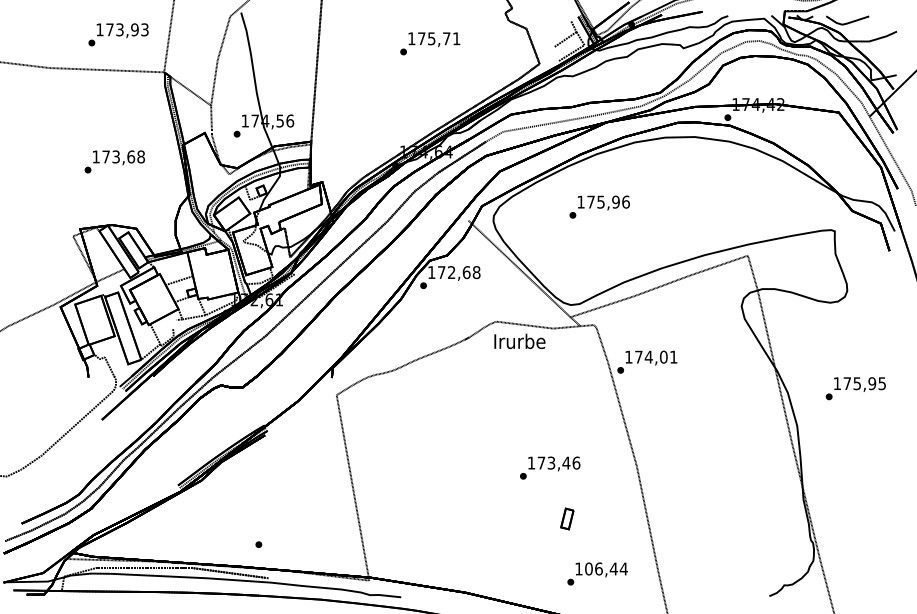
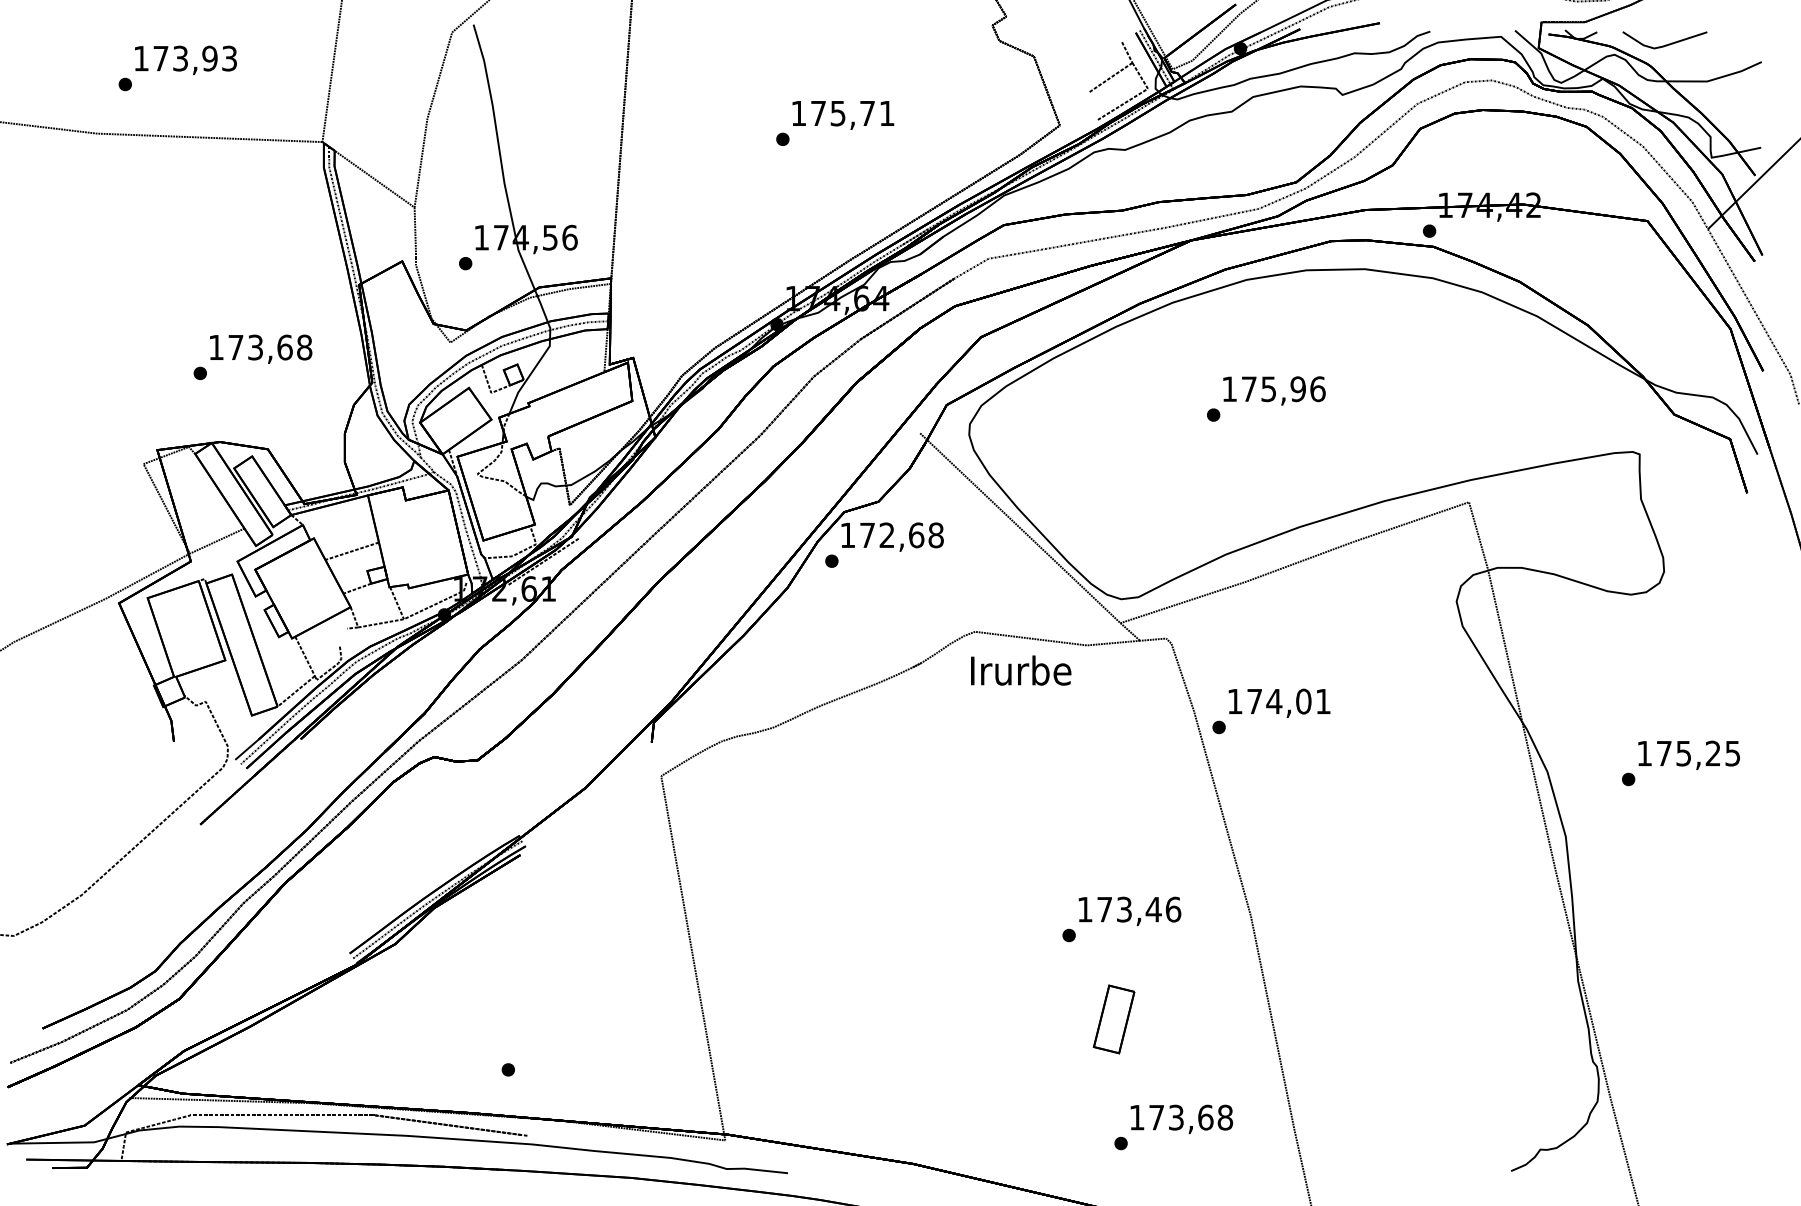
text: (118, 34) -> (177, 67), moved
text: (430, 43) -> (835, 122), moved
text: (114, 161) -> (252, 356), moved
text: (599, 206) -> (1265, 397), moved
text: (872, 383) -> (1713, 753), 175,95 -> 175,25
text: (550, 467) -> (1122, 918), moved
part: (567, 518) -> (1114, 1018), size x1.67
text: (606, 568) -> (1191, 1116), 106,44 -> 173,68

